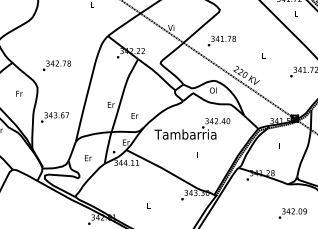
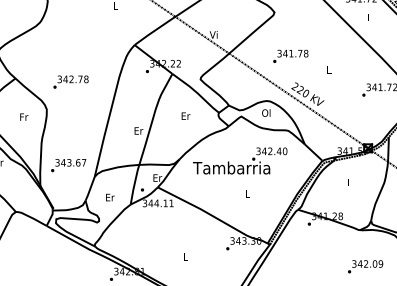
text: (221, 40) -> (290, 55), moved
text: (134, 115) -> (185, 115), moved
text: (54, 117) -> (68, 165), moved

